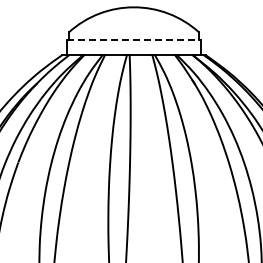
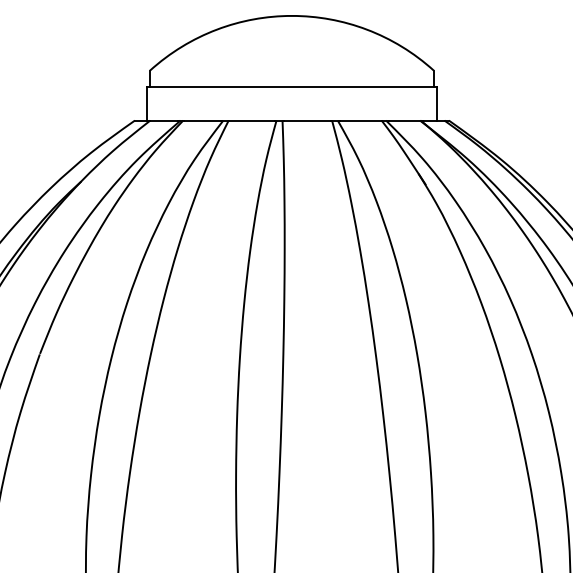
line: (134, 40) -> (293, 88), dashed -> solid

